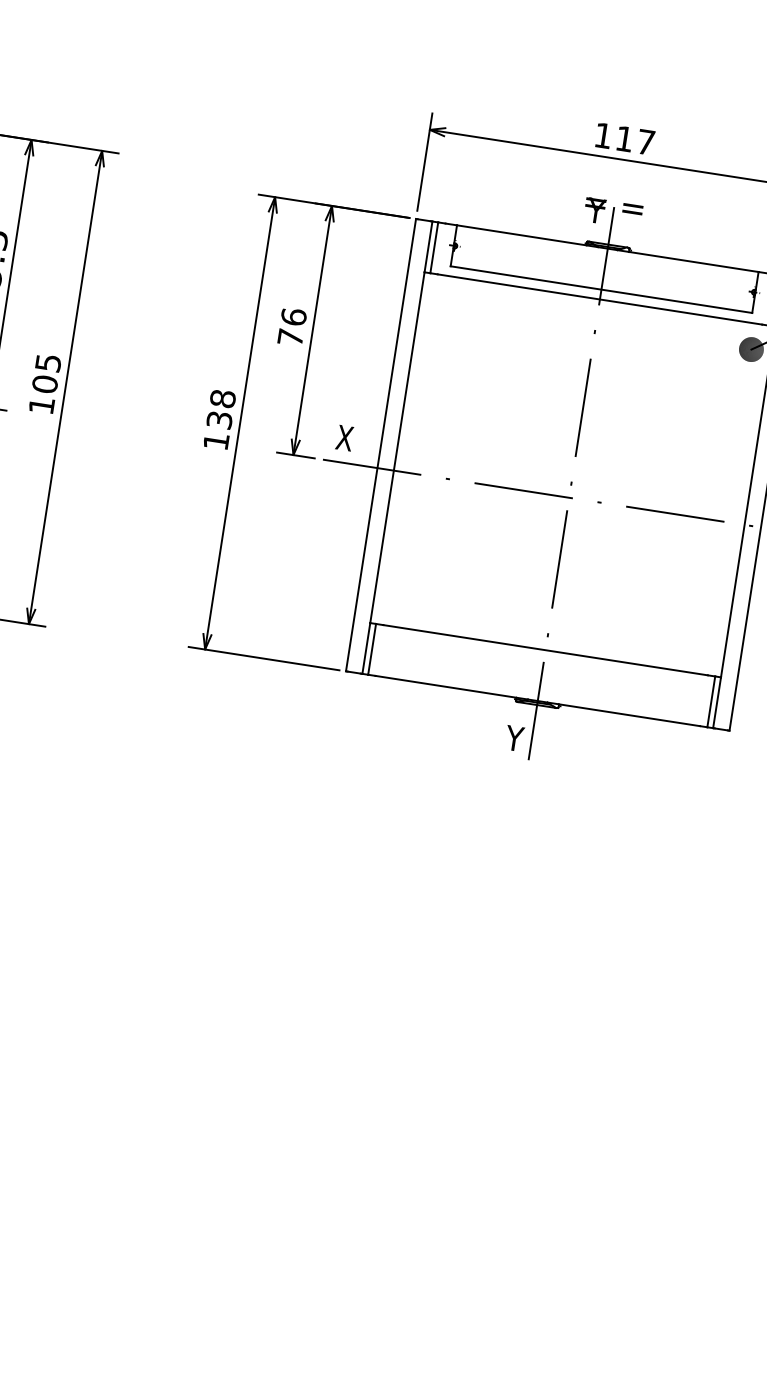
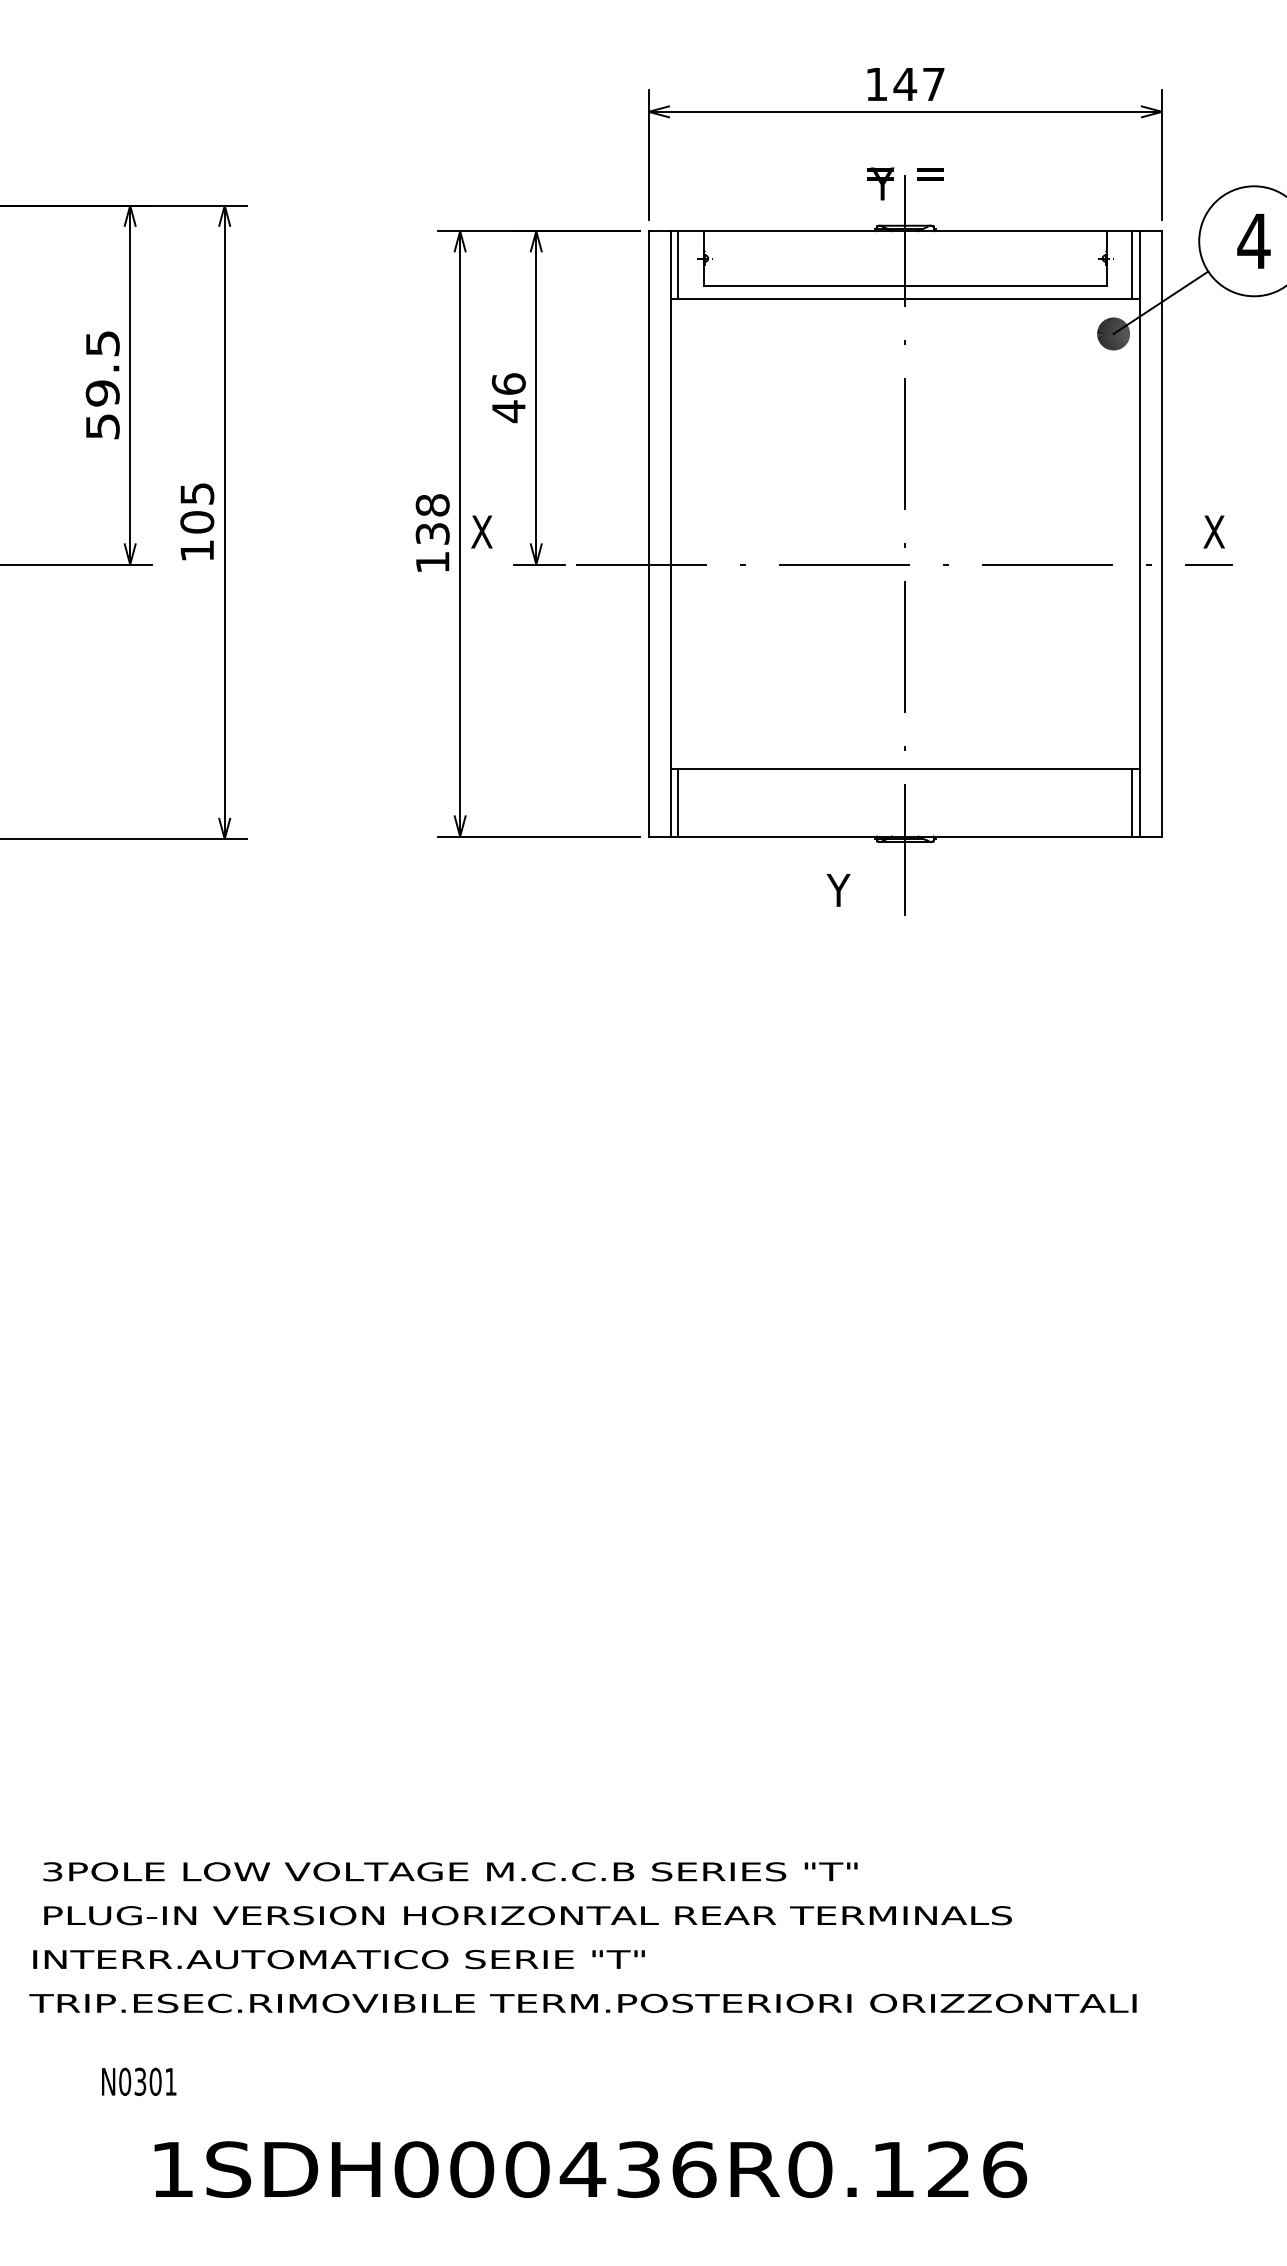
text: (624, 139) -> (905, 84), 117 -> 147
text: (290, 337) -> (508, 411), 76 -> 46
text: (344, 437) -> (481, 531), moved
text: (514, 738) -> (838, 890), moved

